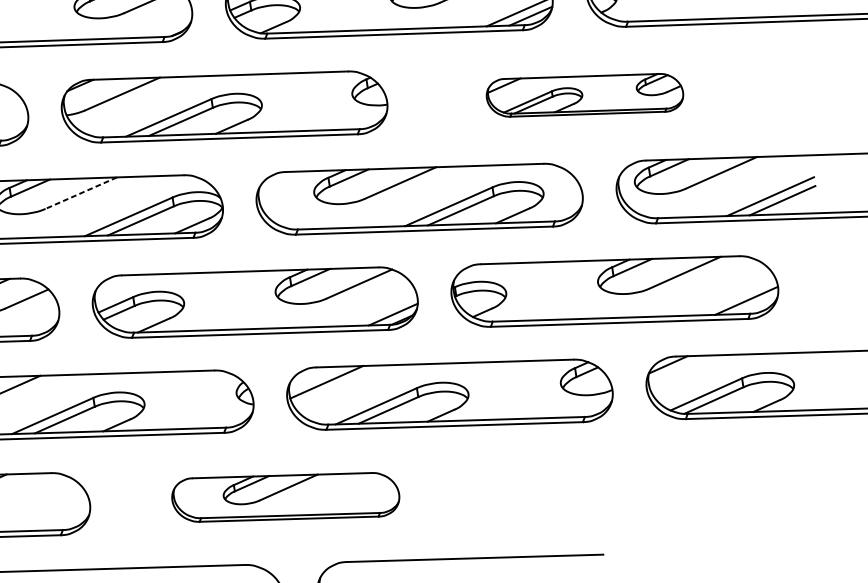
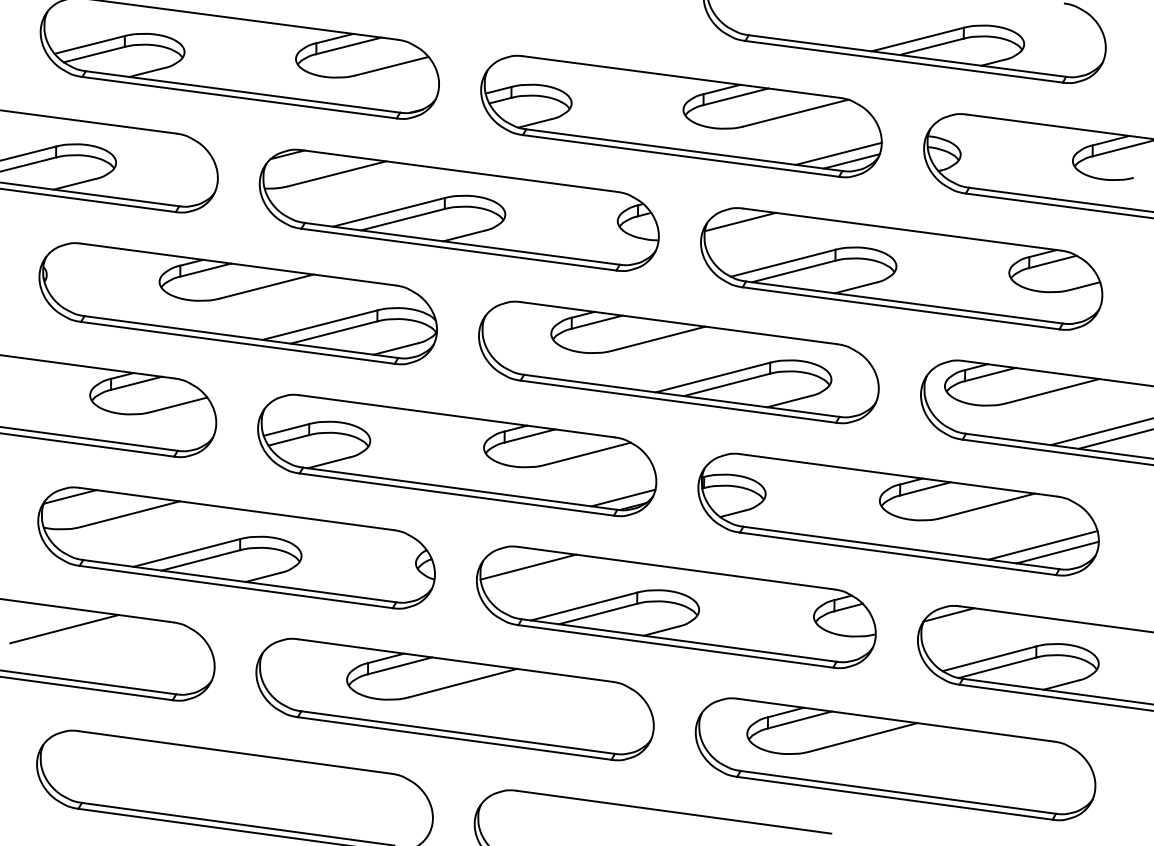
part: (584, 95) -> (901, 268), size x1.67
line: (81, 193) -> (266, 286), dashed -> solid
line: (733, 297) -> (1042, 545), added
part: (644, 487) -> (895, 759), added
part: (285, 497) -> (454, 699), size x1.43

